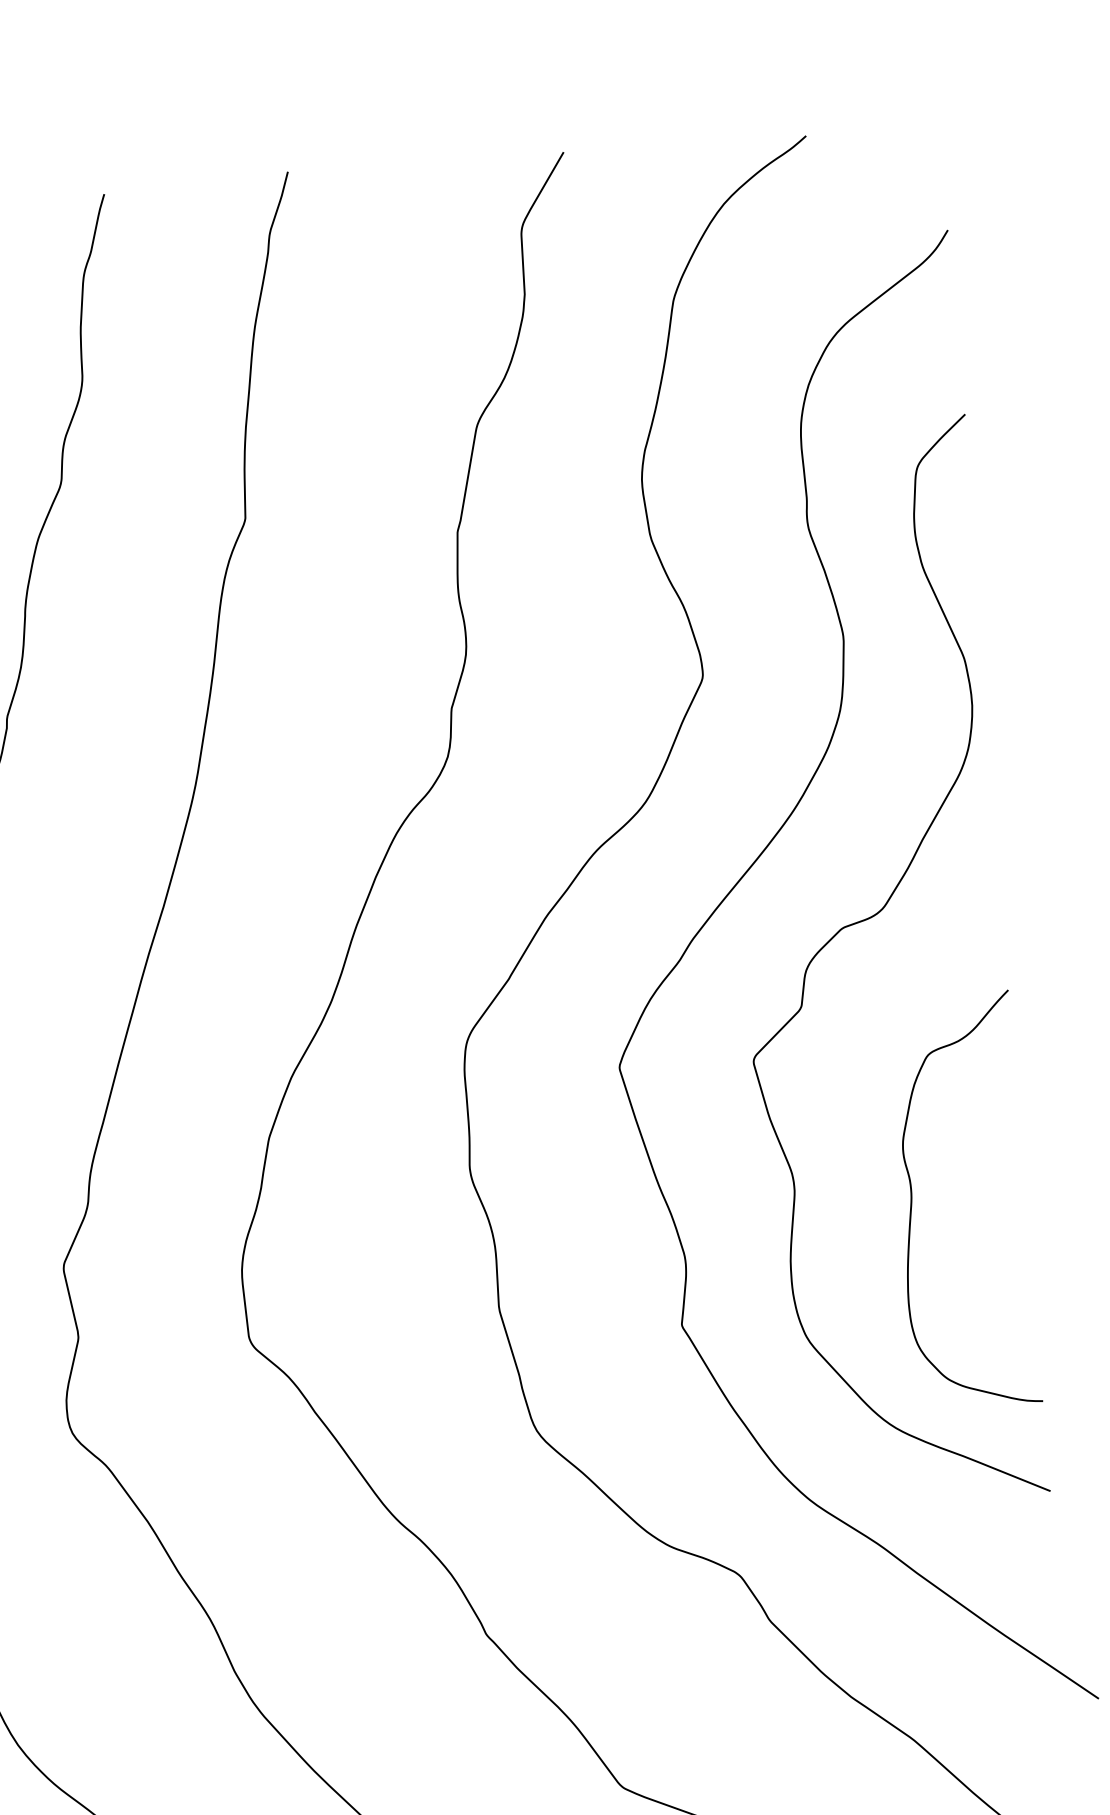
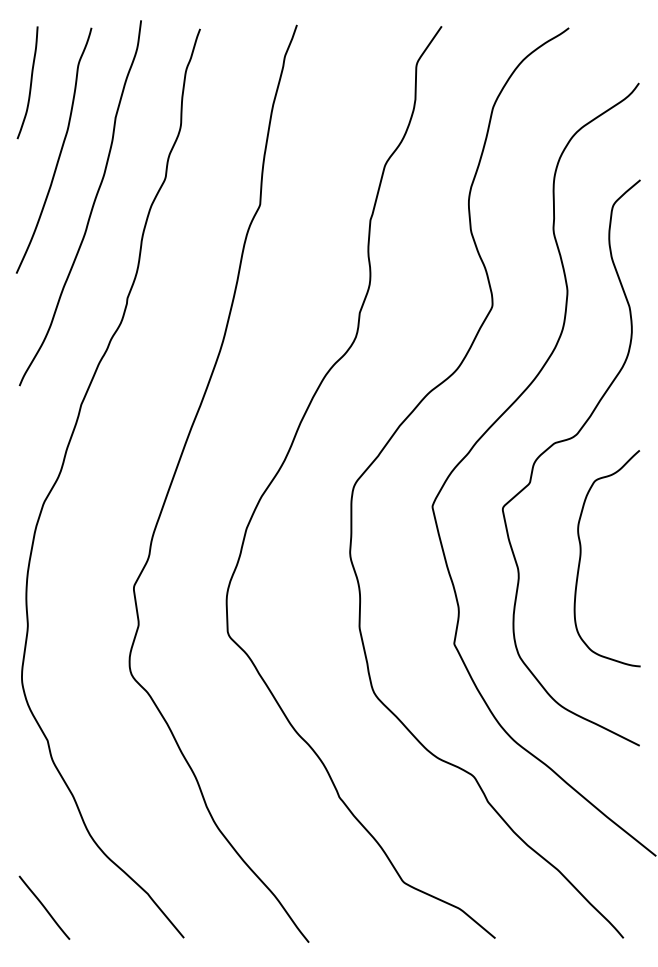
curve: (913, 1202) -> (581, 557), moved

